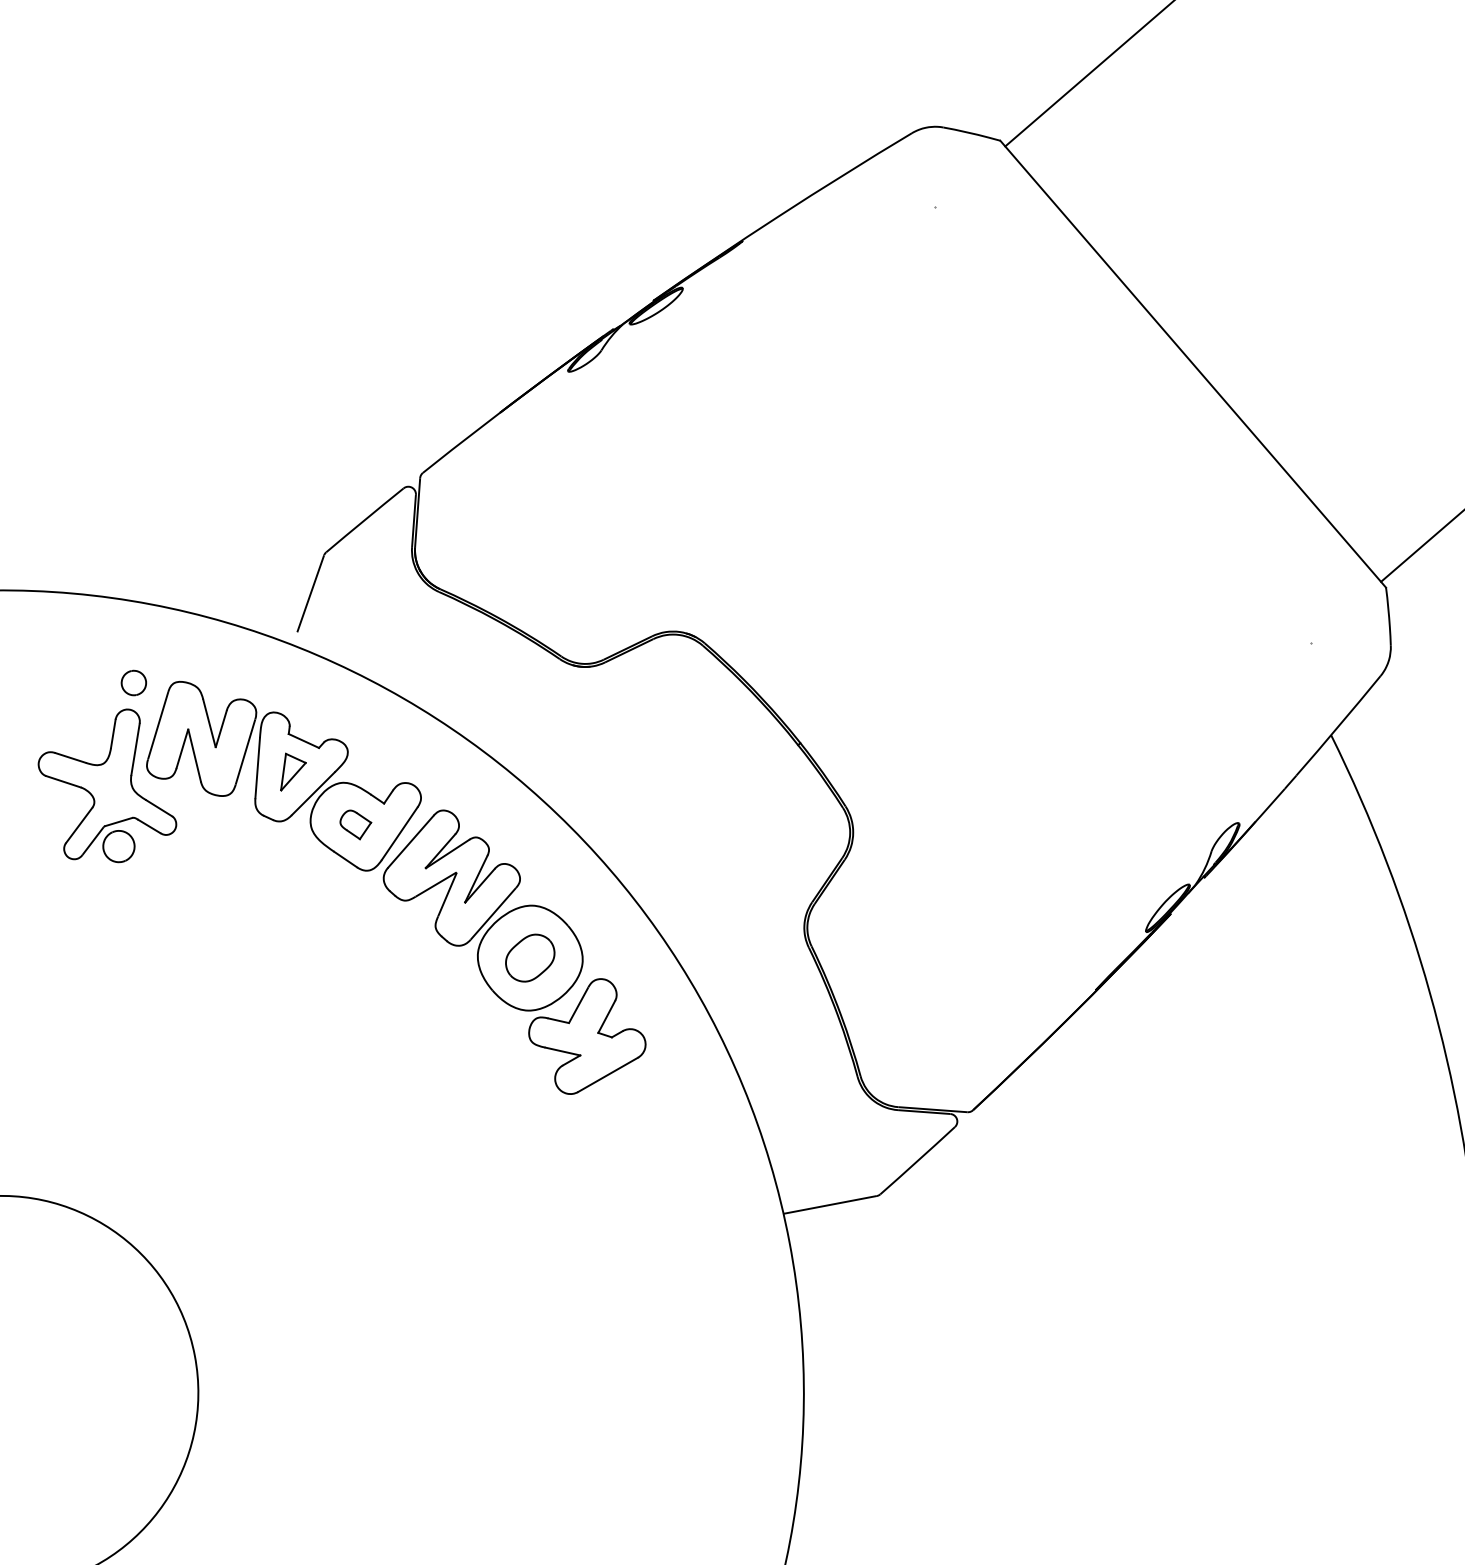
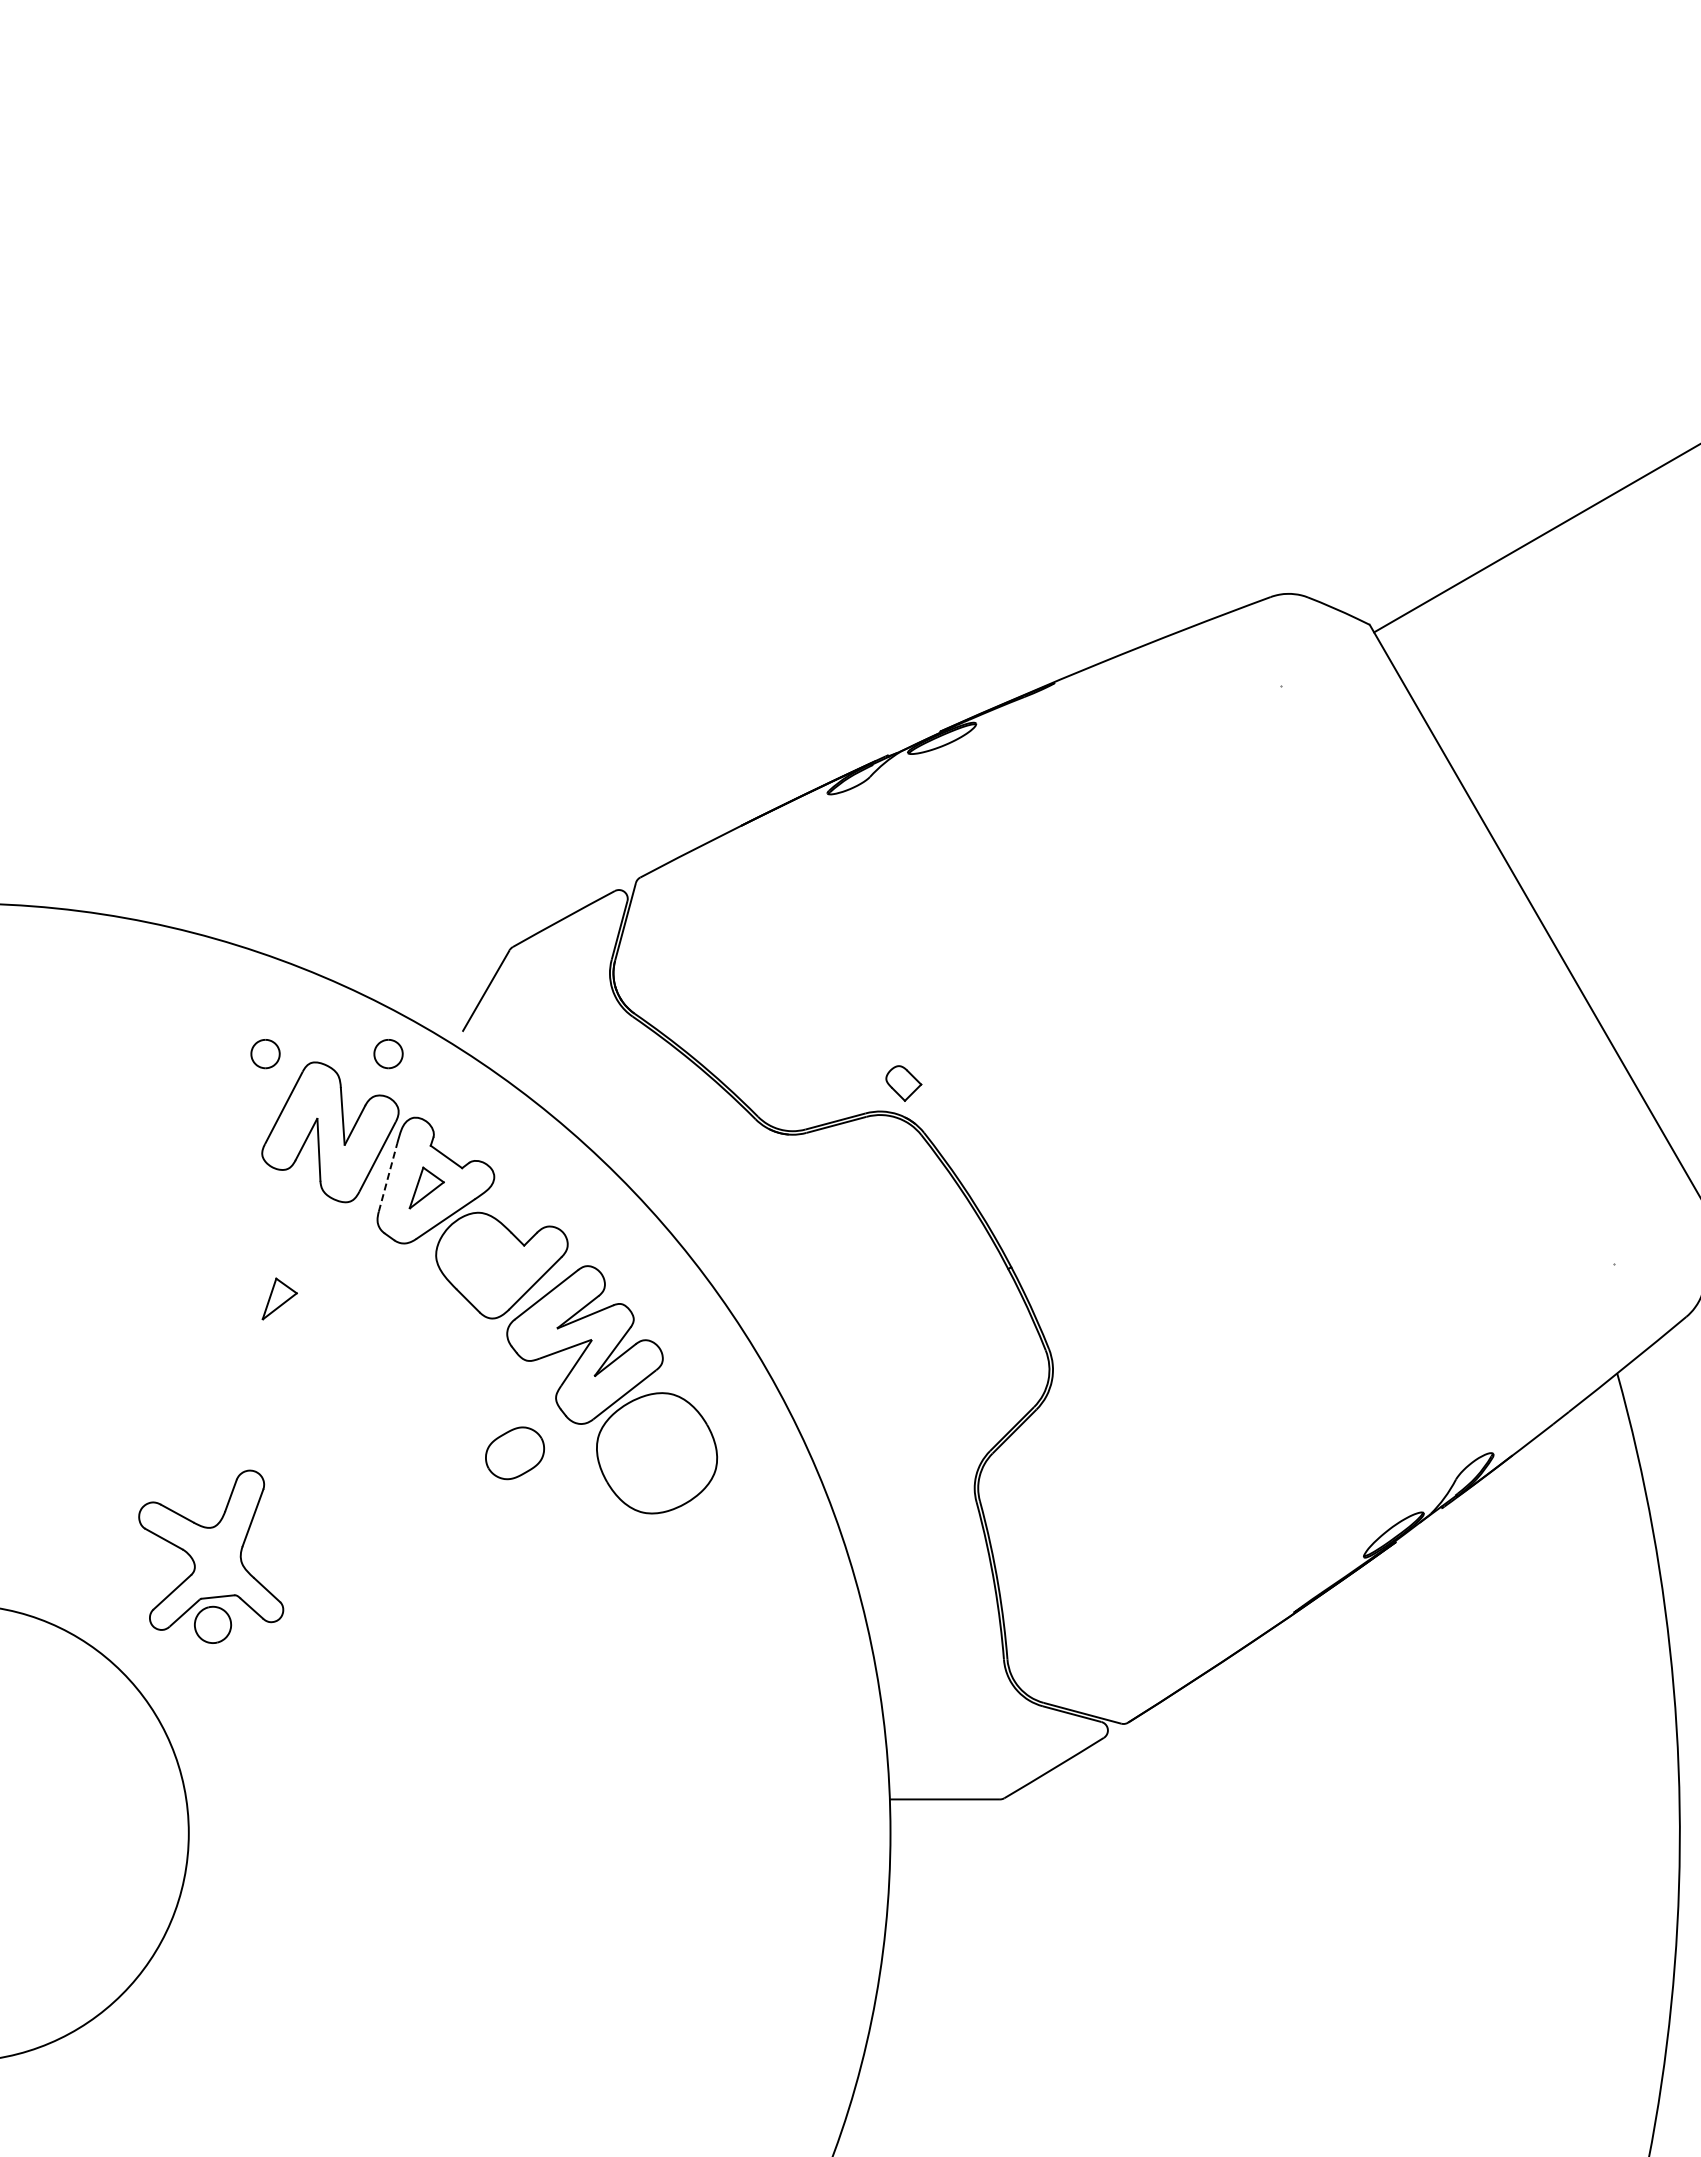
part: (238, 663) -> (388, 1054), added
line: (258, 767) -> (388, 1177), solid -> dashed
part: (106, 788) -> (211, 1556), moved
part: (355, 824) -> (903, 1083), moved
part: (185, 887) -> (279, 1298), added
part: (529, 958) -> (514, 1453), moved
part: (586, 1036) -> (704, 1554), removed

